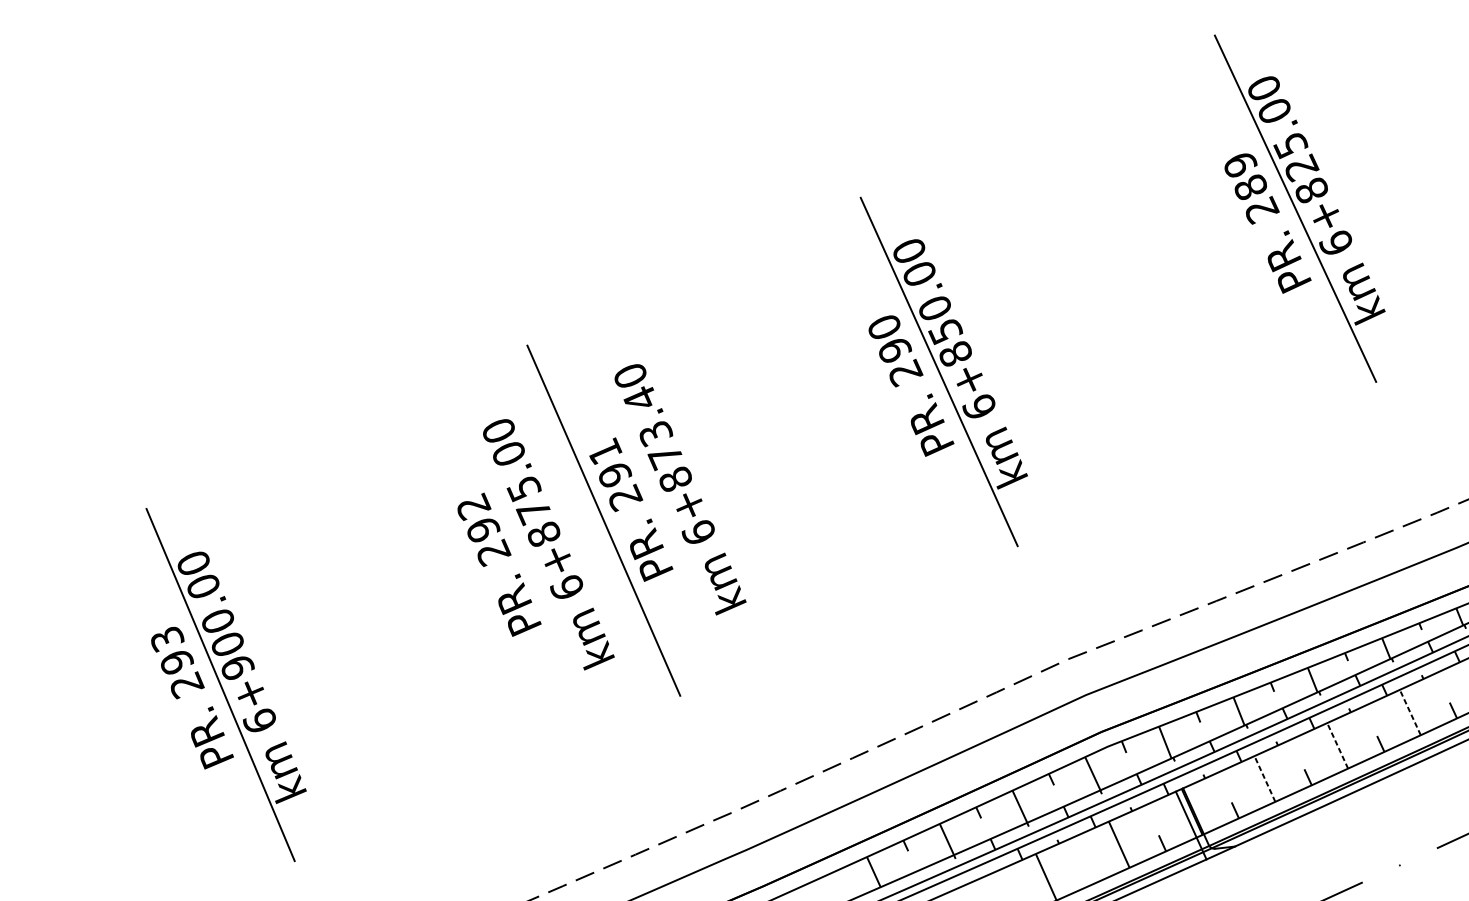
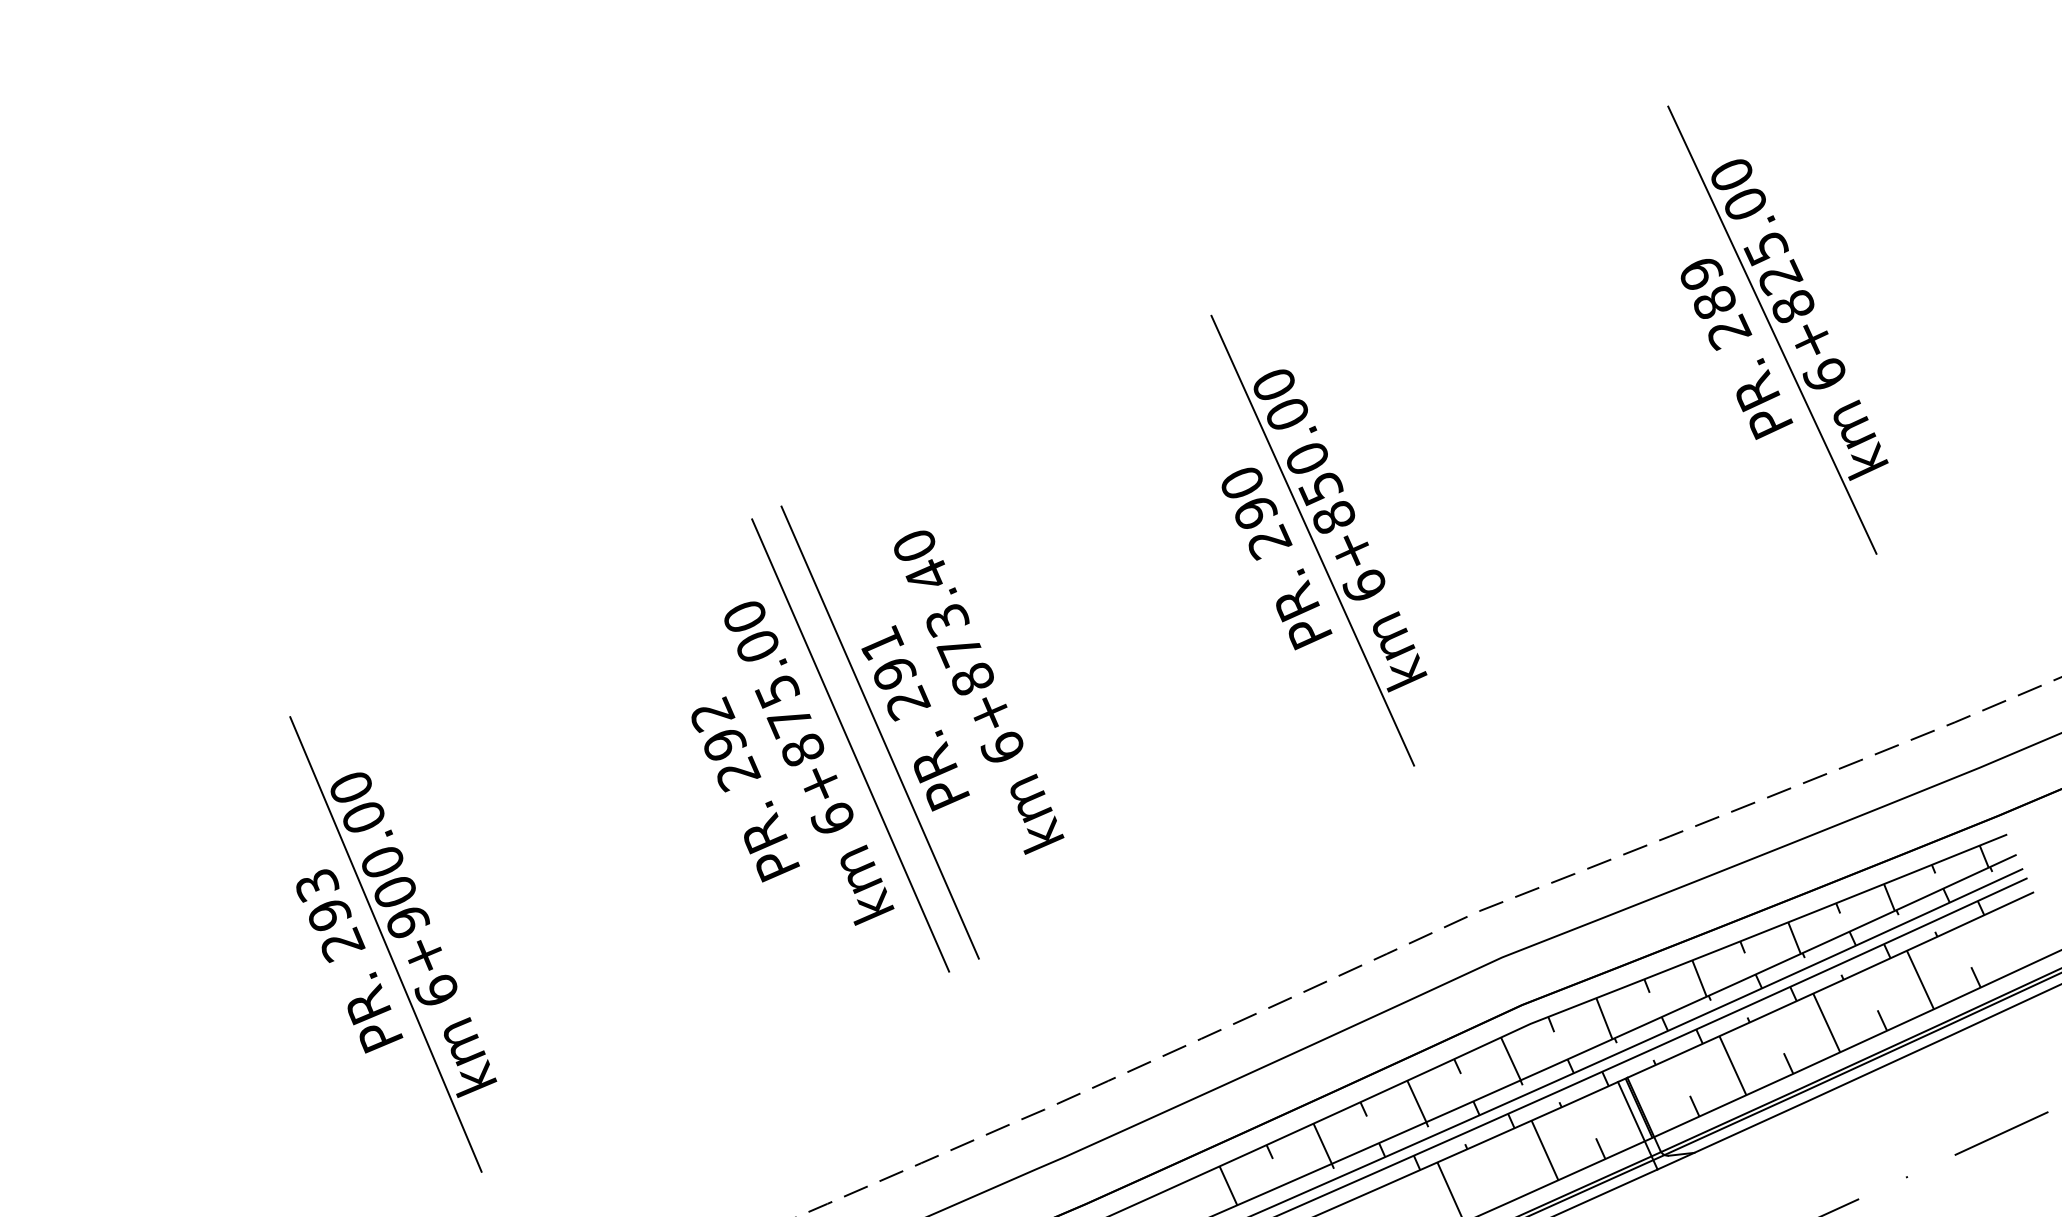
line: (580, 530) -> (850, 745), added
line: (1410, 712) -> (1920, 979), dashed -> solid
line: (1337, 745) -> (1826, 1022), dashed -> solid
line: (1264, 778) -> (1732, 1065), dashed -> solid

